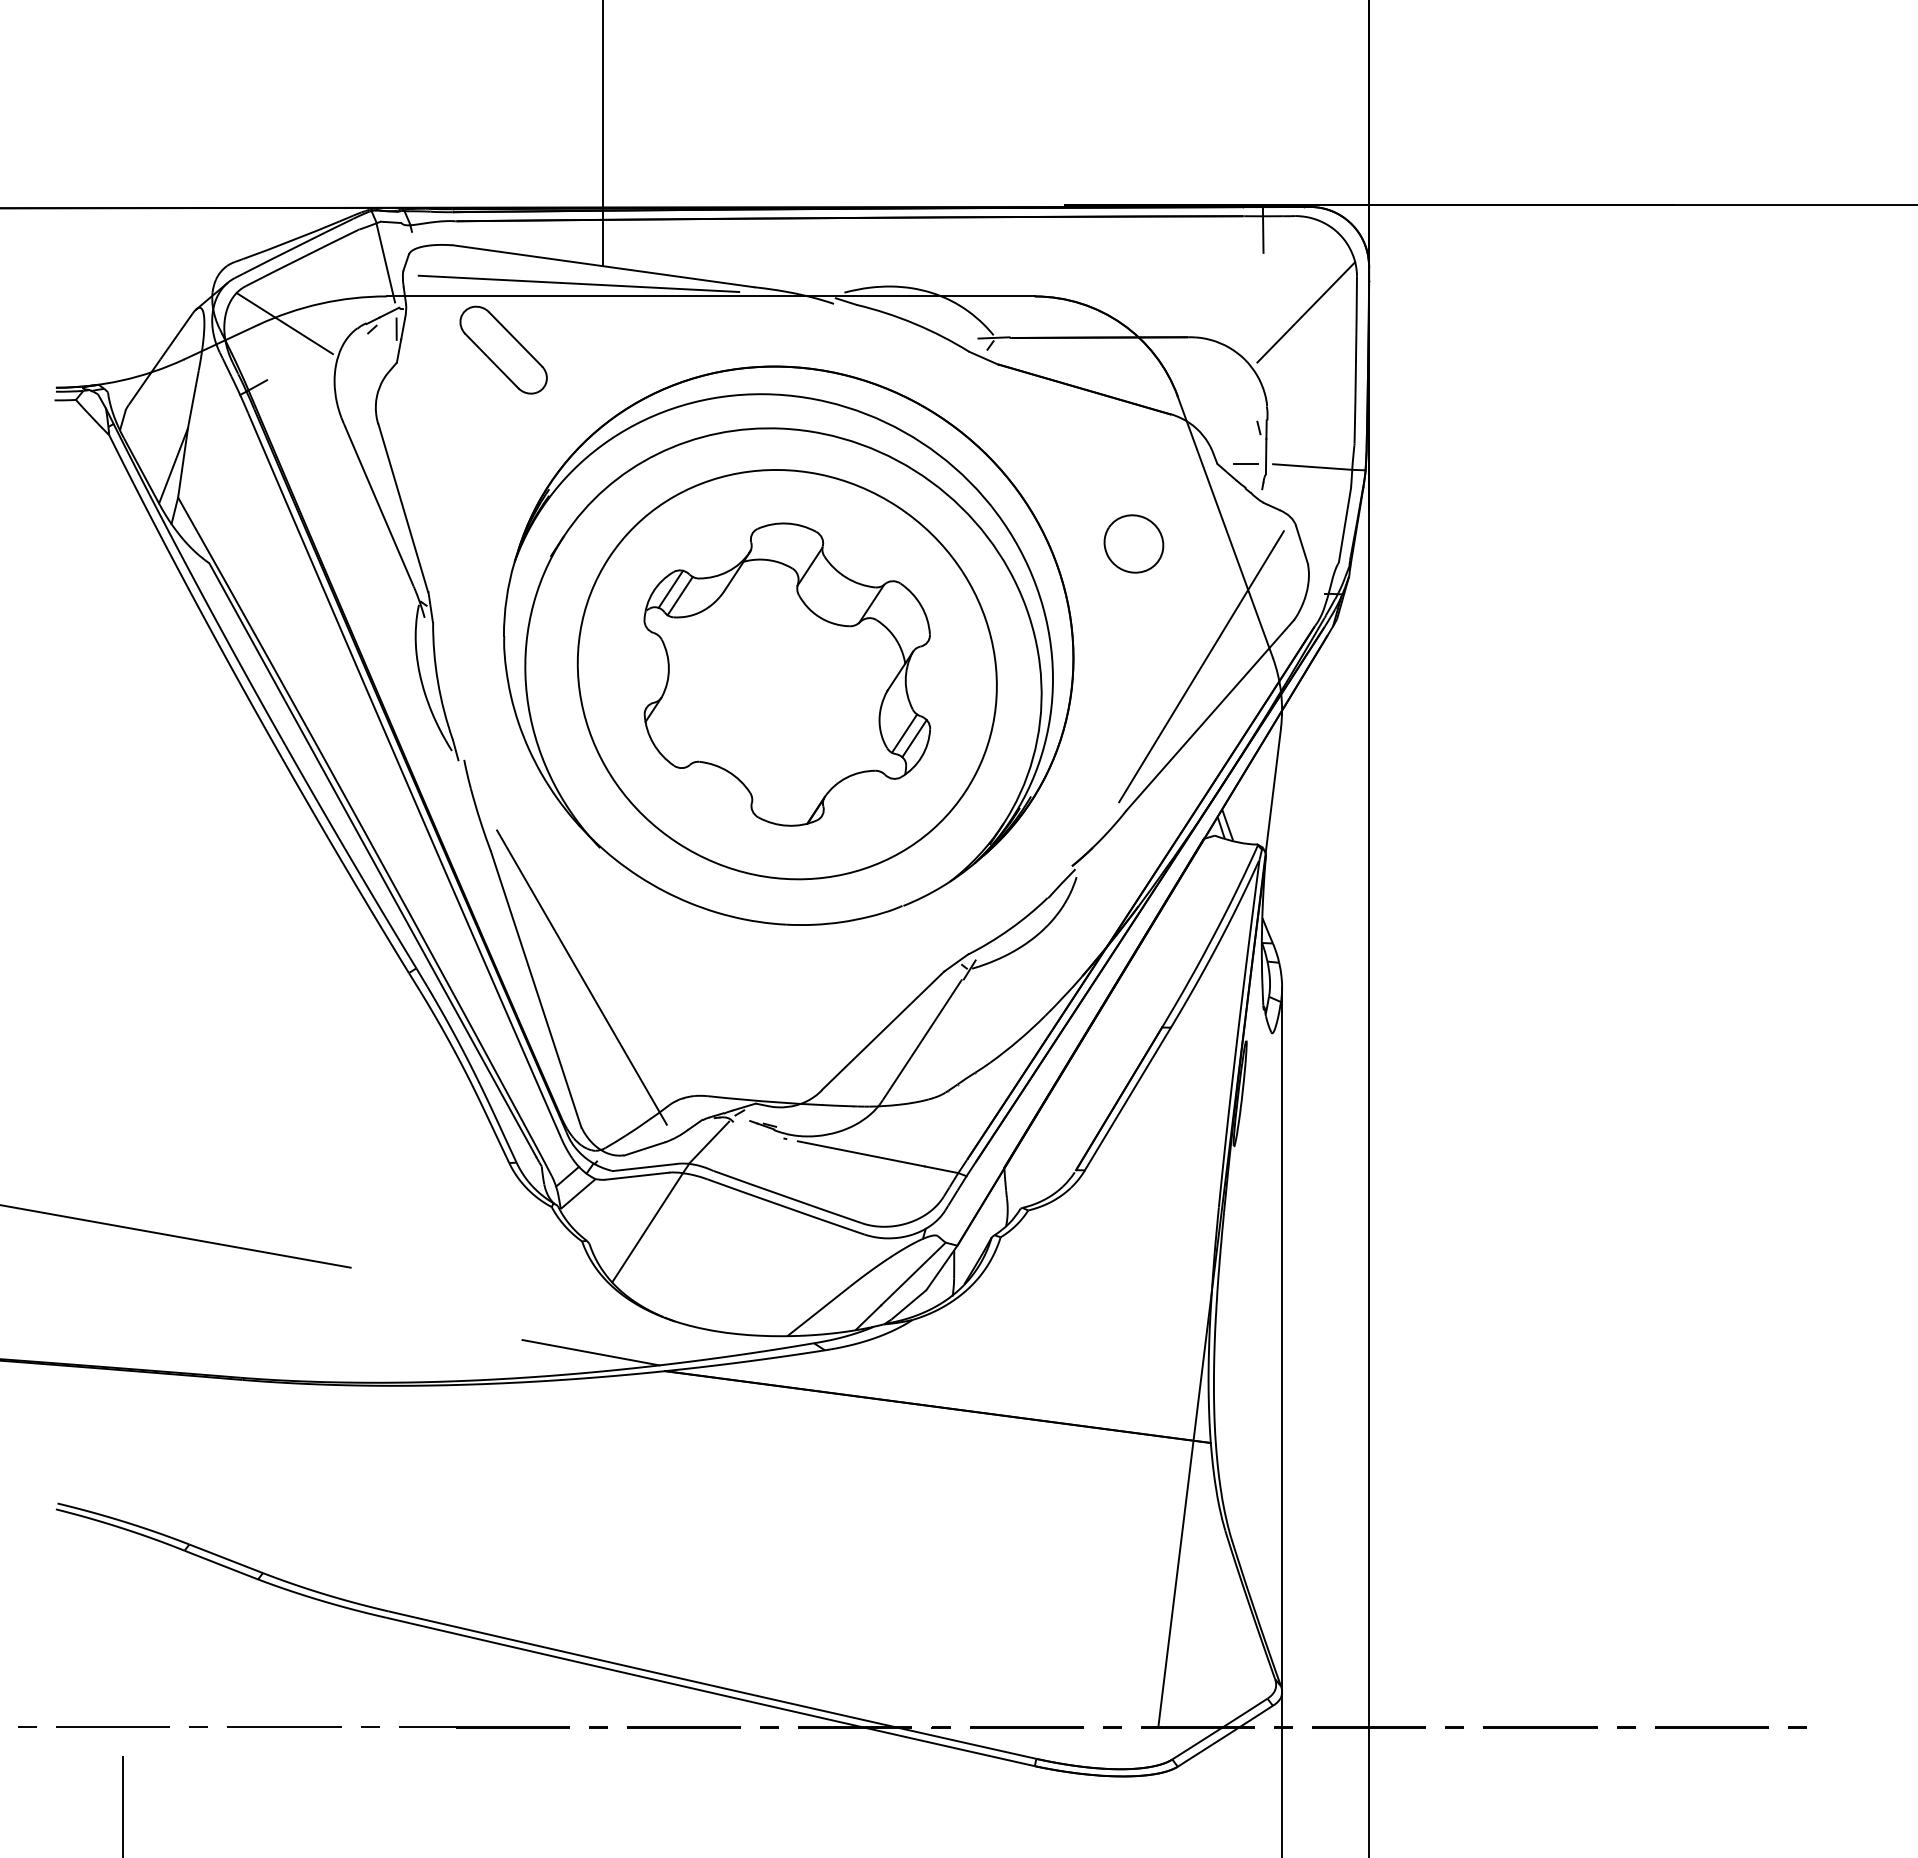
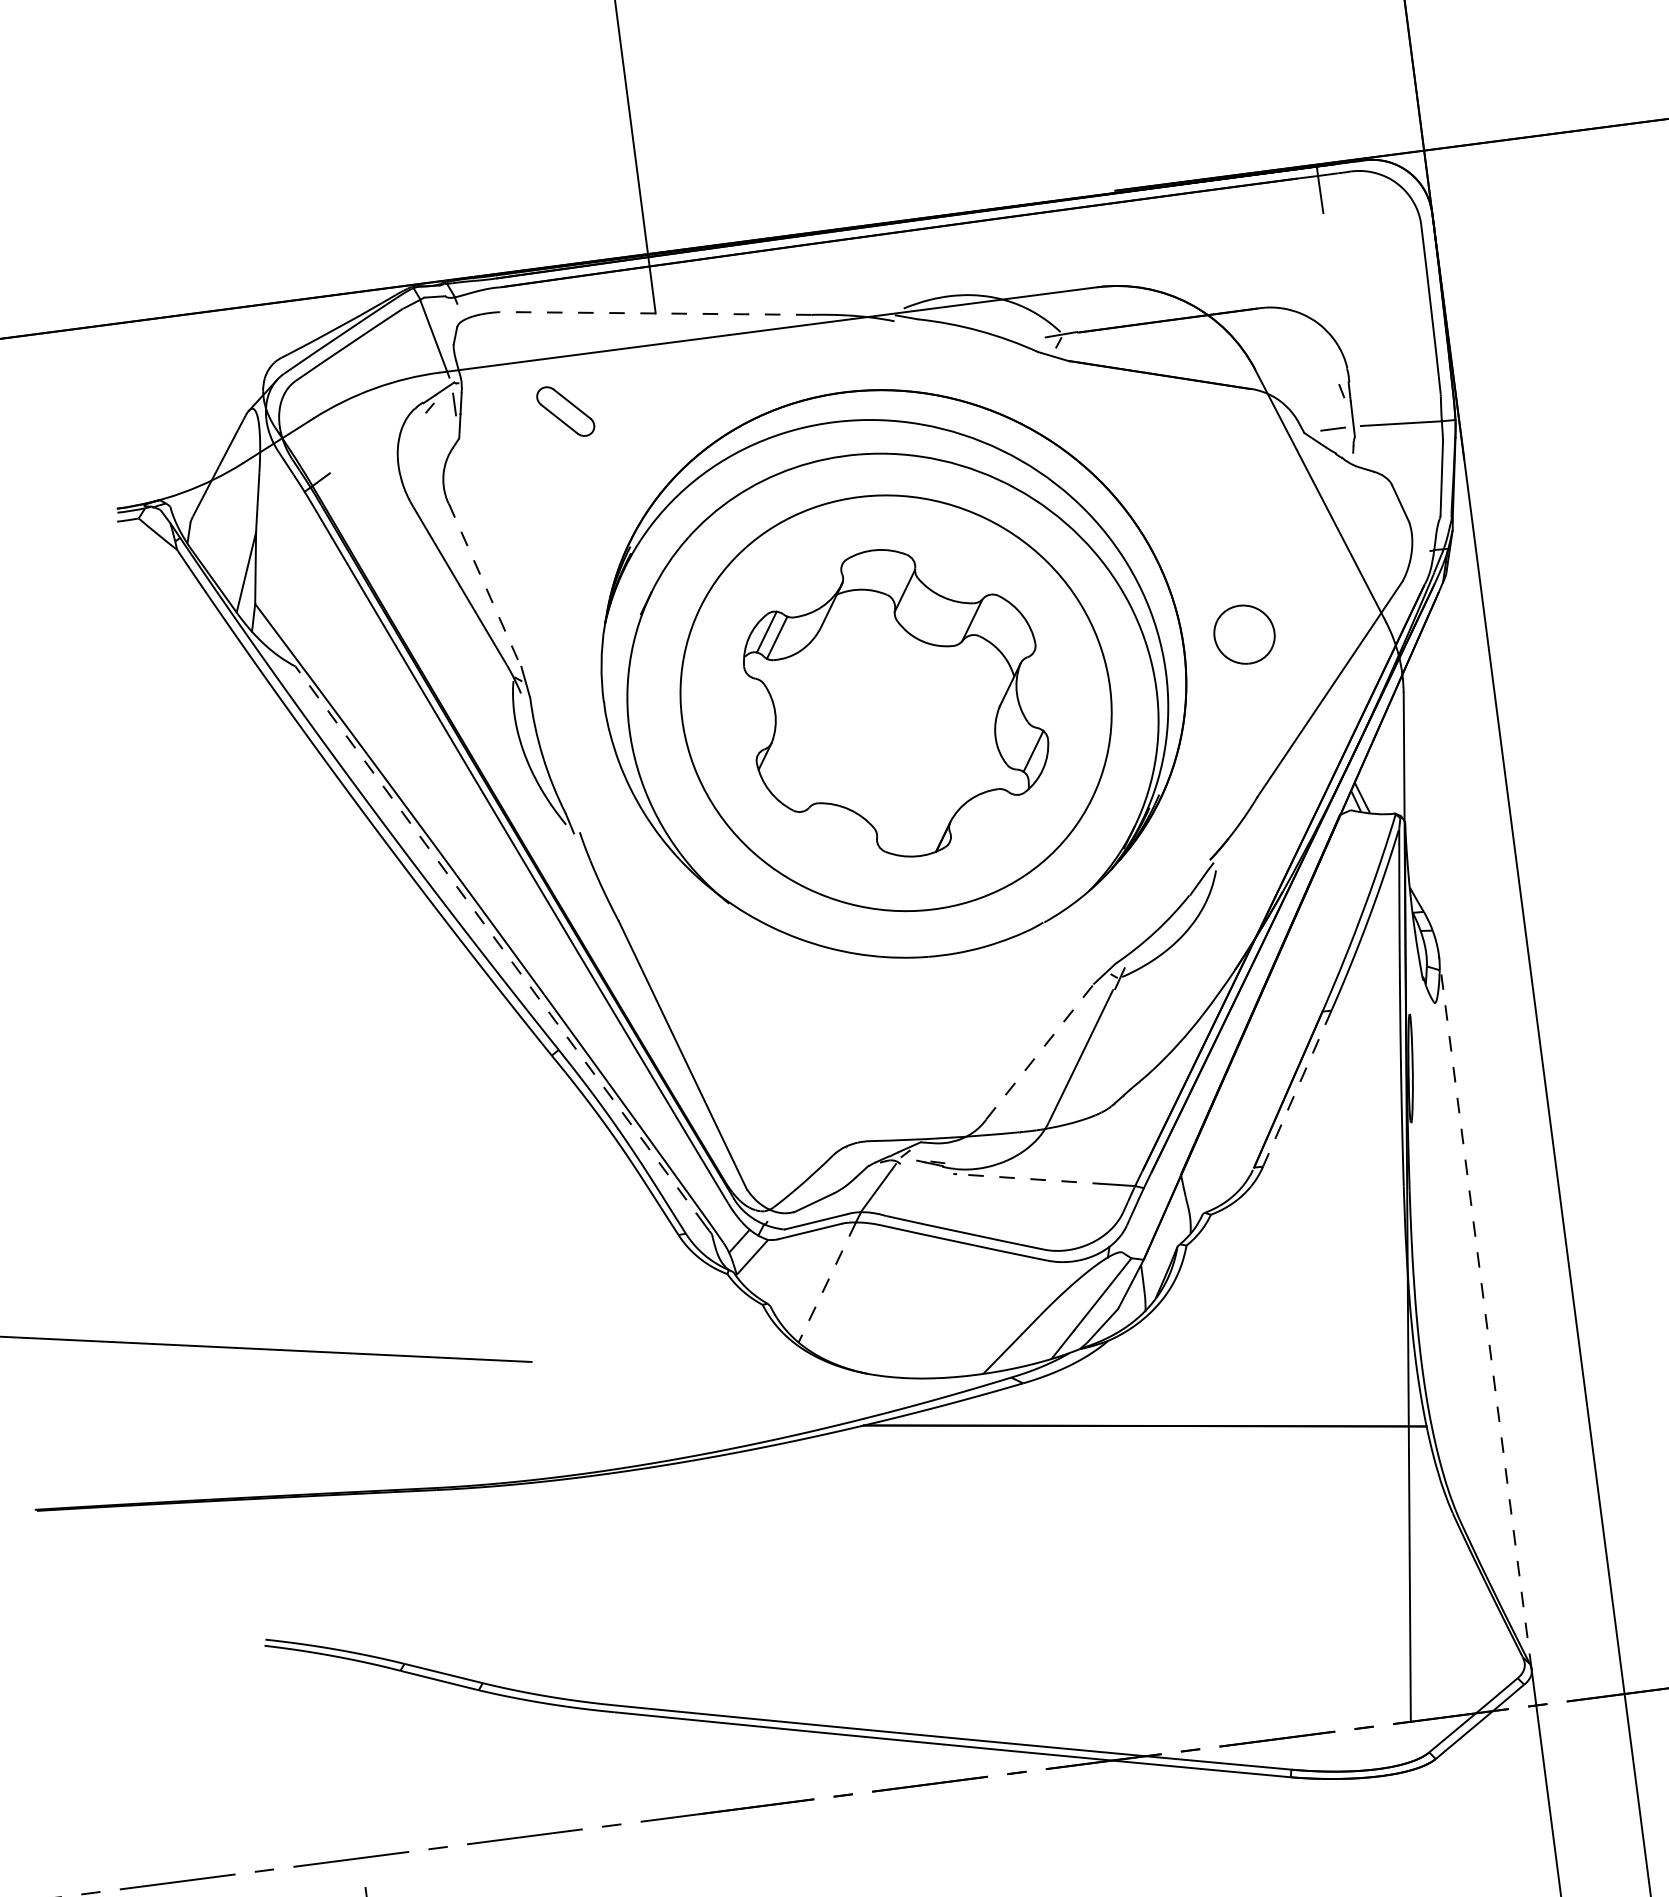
line: (602, 266) -> (655, 313), solid -> dashed
line: (578, 283) -> (632, 334), removed
line: (1306, 312) -> (1374, 267), removed
line: (284, 323) -> (340, 413), removed
part: (503, 349) -> (565, 411), size x0.6
line: (403, 508) -> (485, 585), solid -> dashed
part: (1133, 543) -> (1244, 634), moved
line: (1201, 666) -> (1314, 640), removed
line: (904, 733) -> (1022, 747), removed
line: (372, 860) -> (500, 946), solid -> dashed
line: (581, 977) -> (727, 1037), removed
line: (883, 1030) -> (1040, 1051), solid -> dashed
line: (1127, 1099) -> (1296, 1089), solid -> dashed
line: (861, 1153) -> (1034, 1178), solid -> dashed
line: (647, 1228) -> (827, 1283), solid -> dashed
line: (1282, 1339) -> (1485, 1312), solid -> dashed
line: (590, 1352) -> (785, 1416), removed

